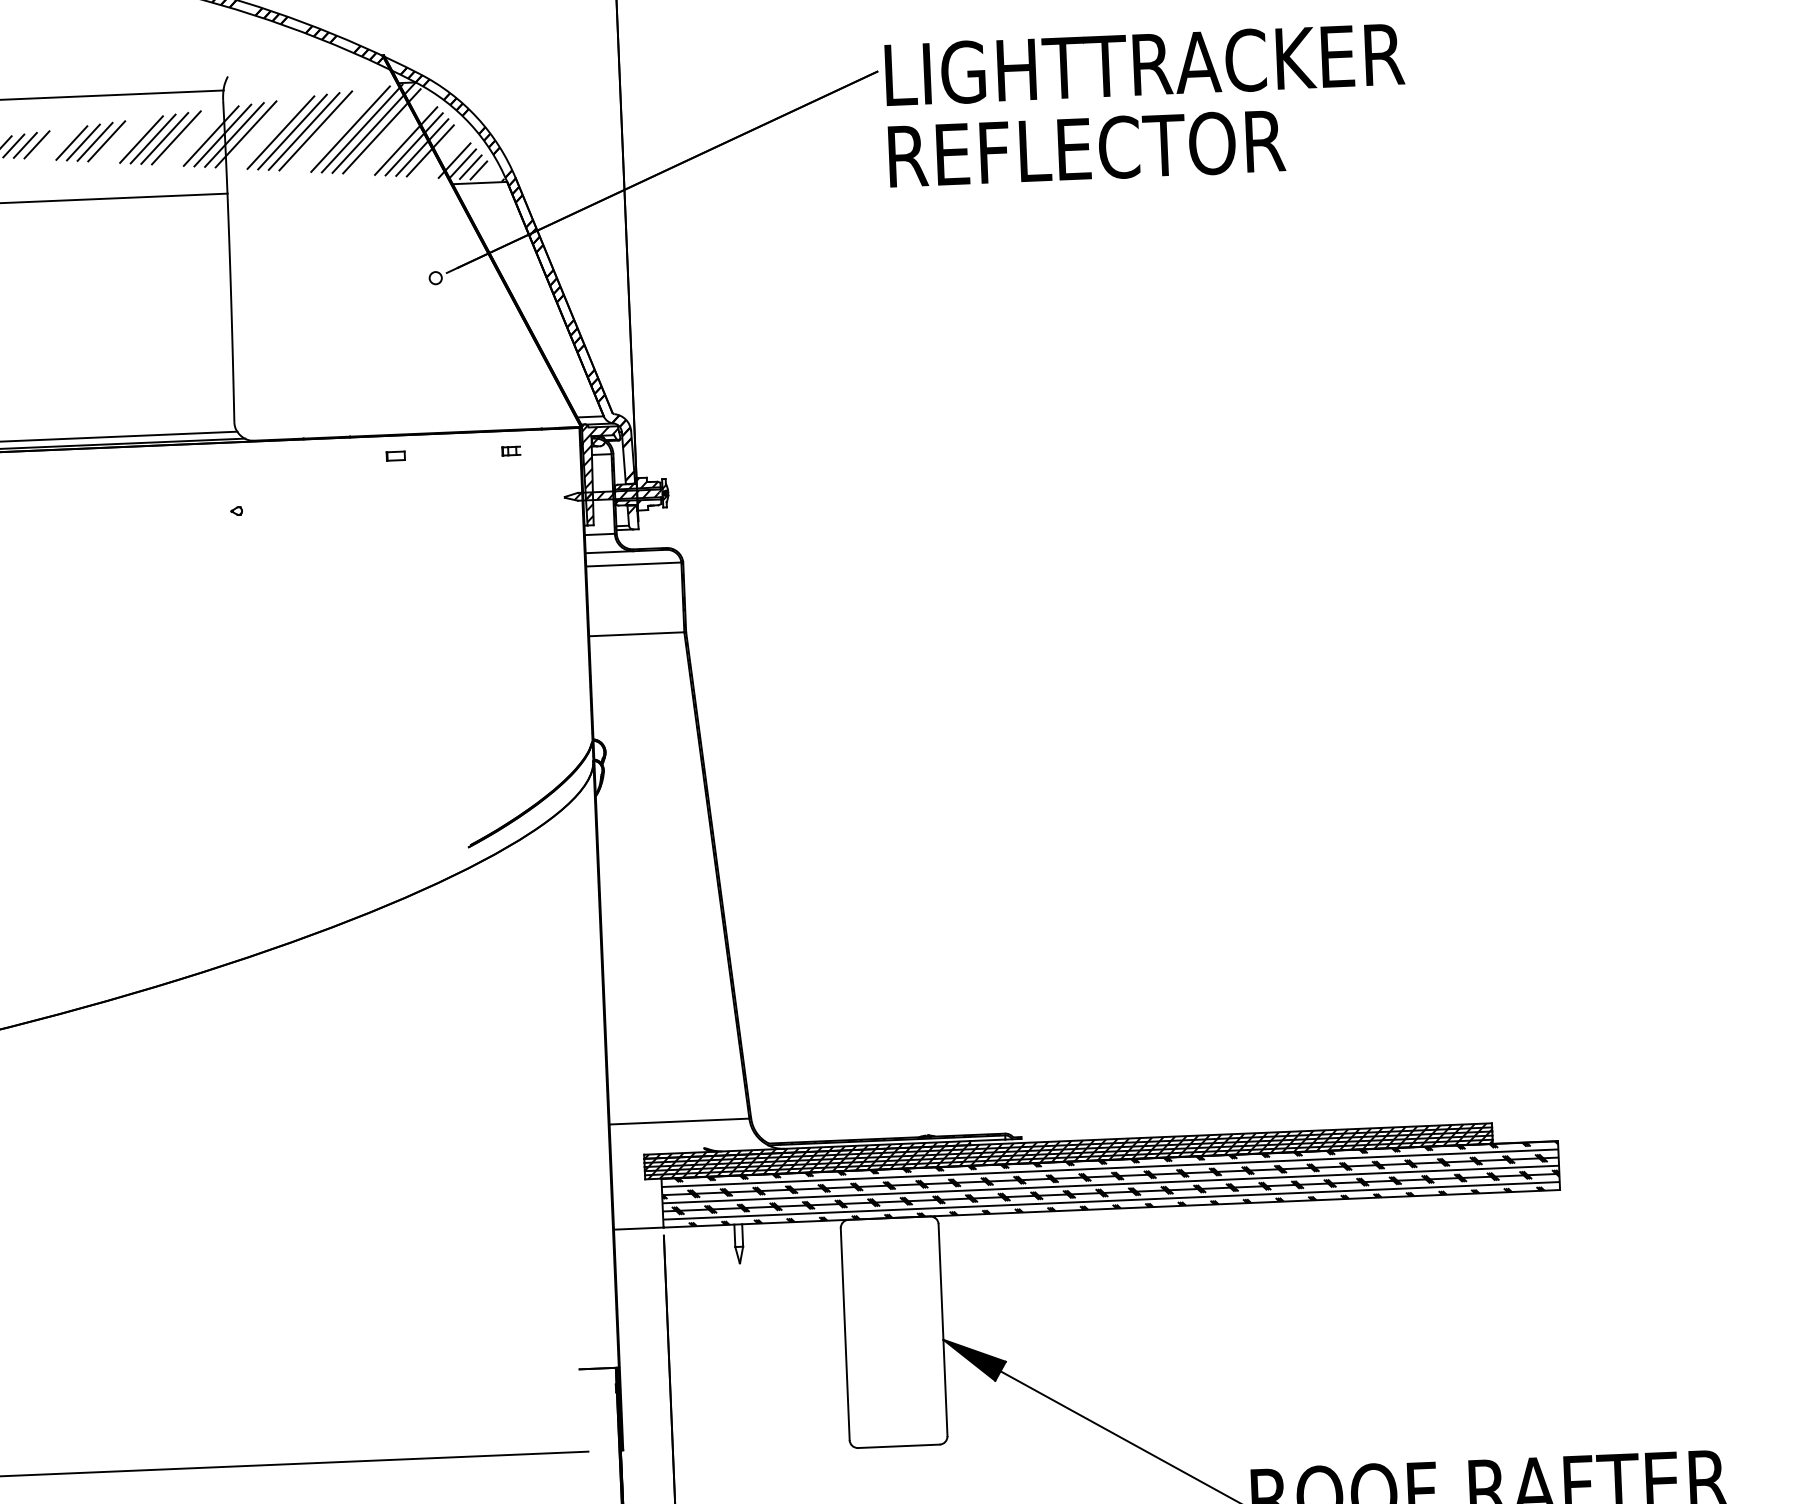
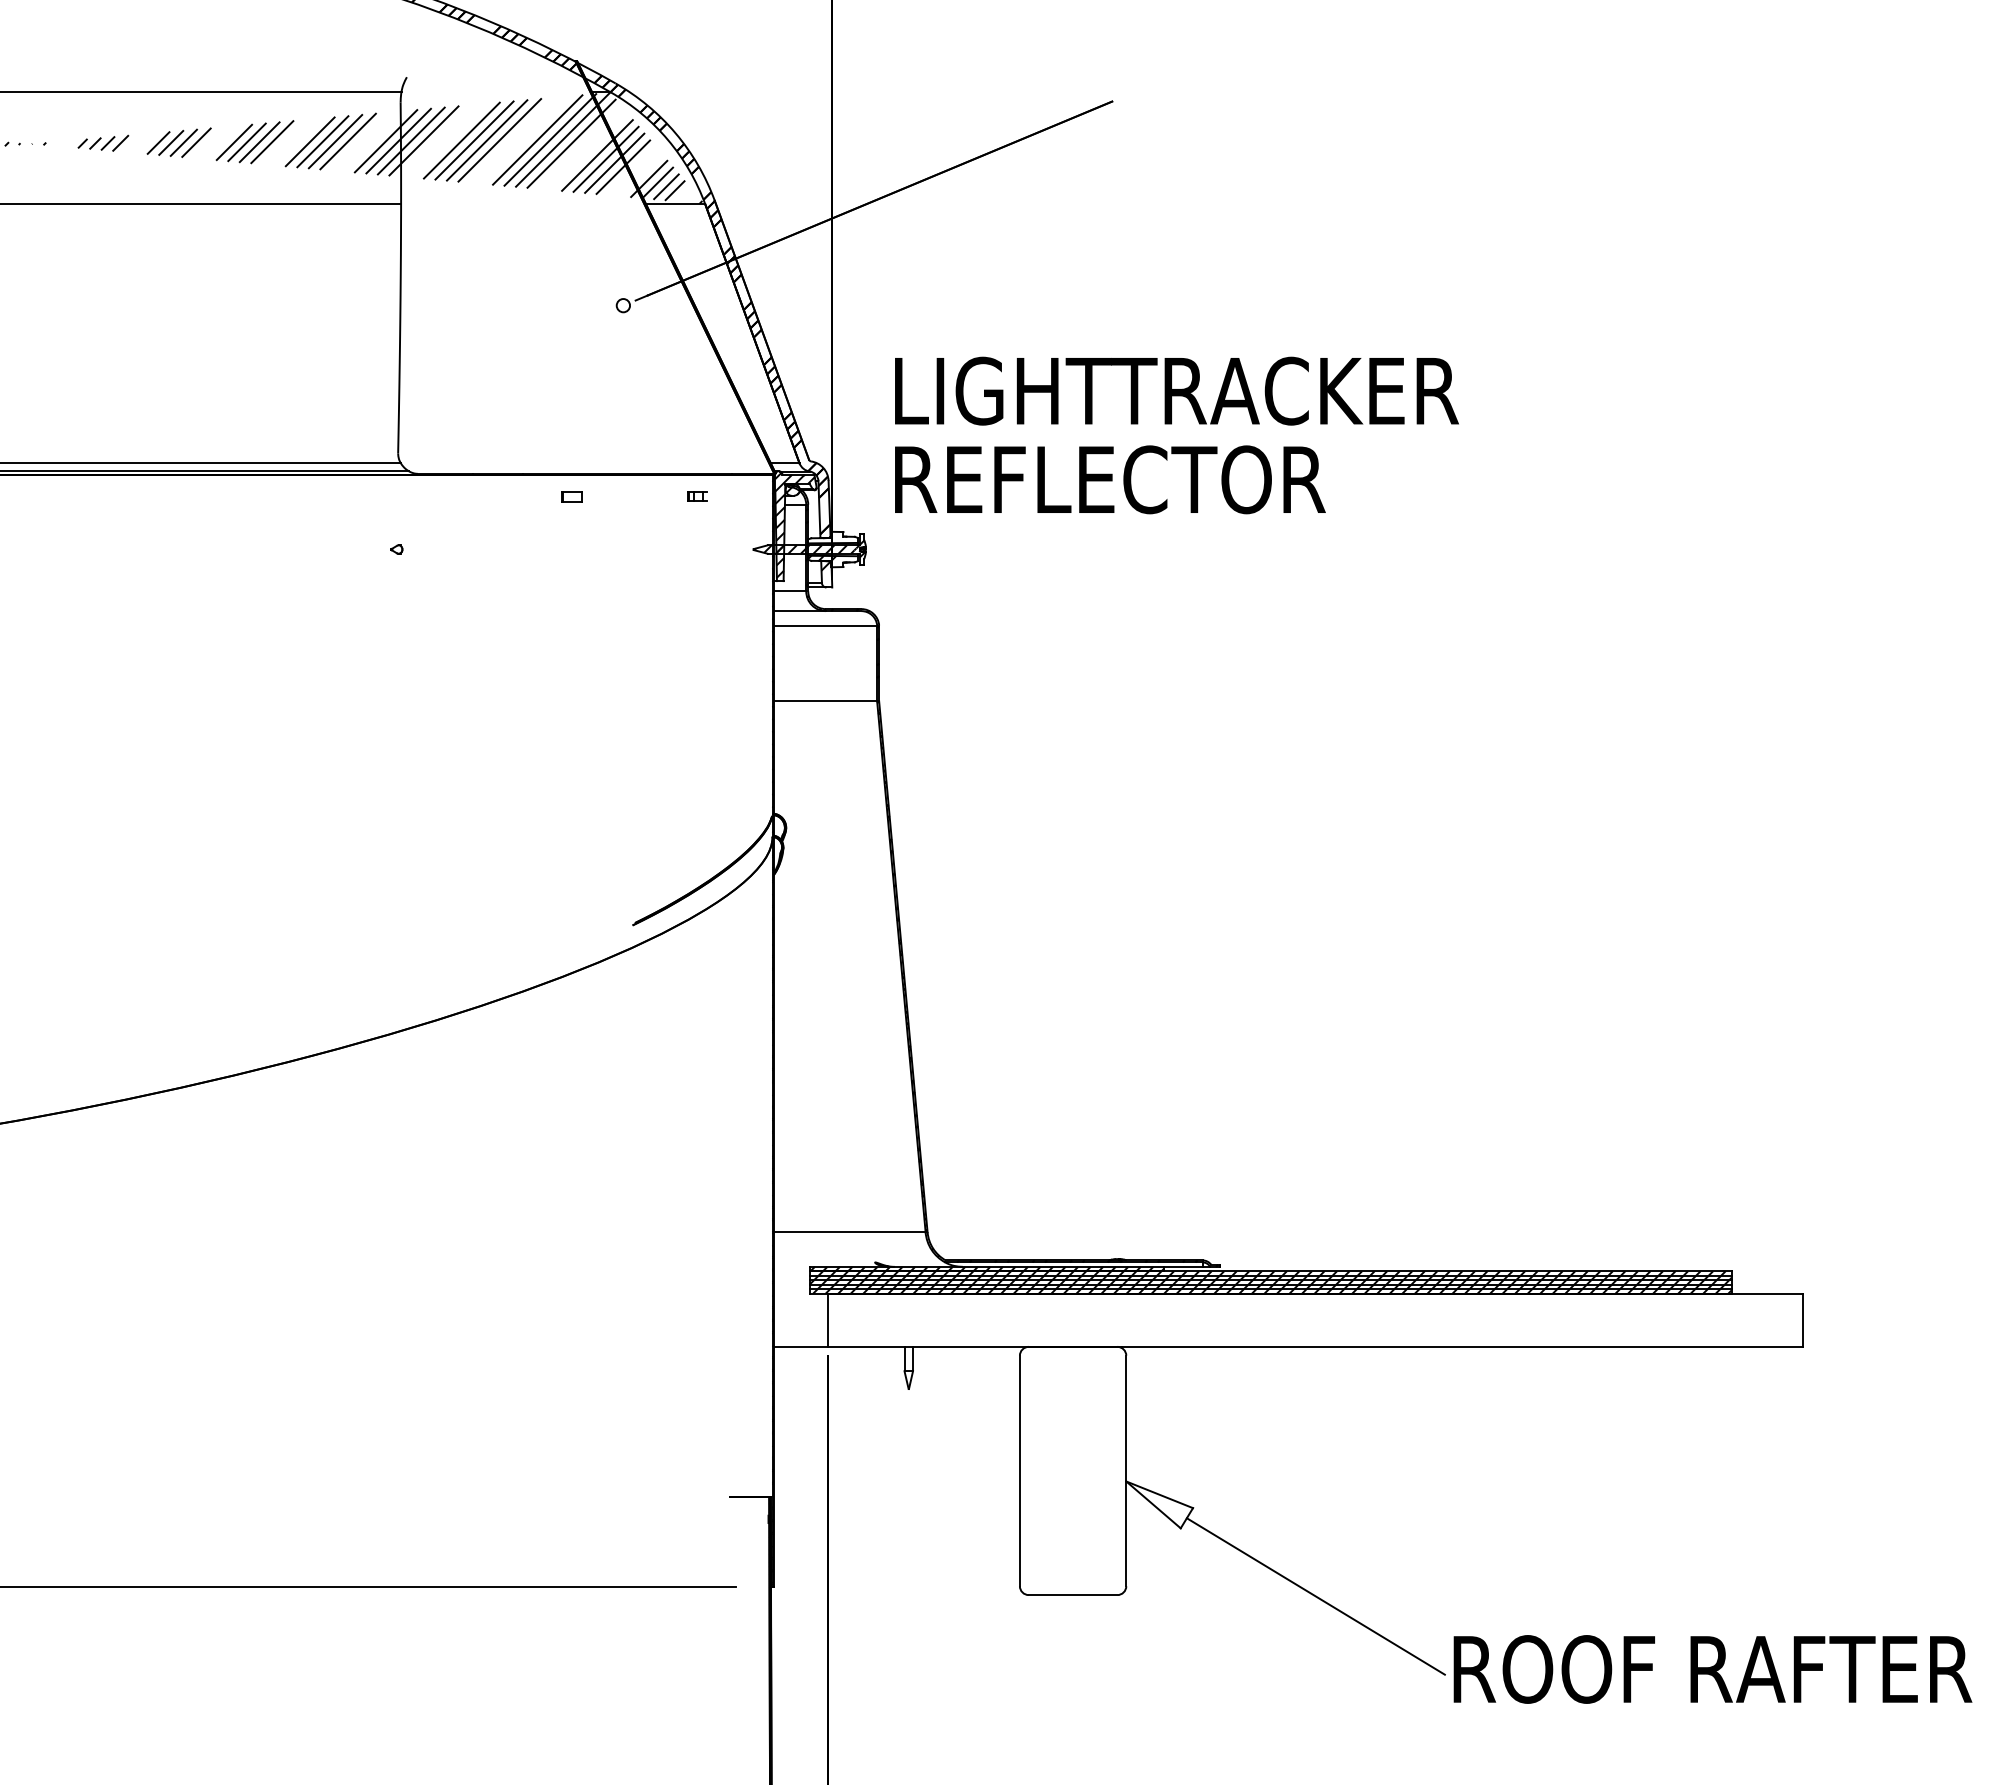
text: (1146, 105) -> (1176, 435), moved
hatch: (637, 483) -> (833, 537), removed
hatch: (1110, 1183) -> (1314, 1319), removed
fill: (974, 1359) -> (1159, 1504), removed

